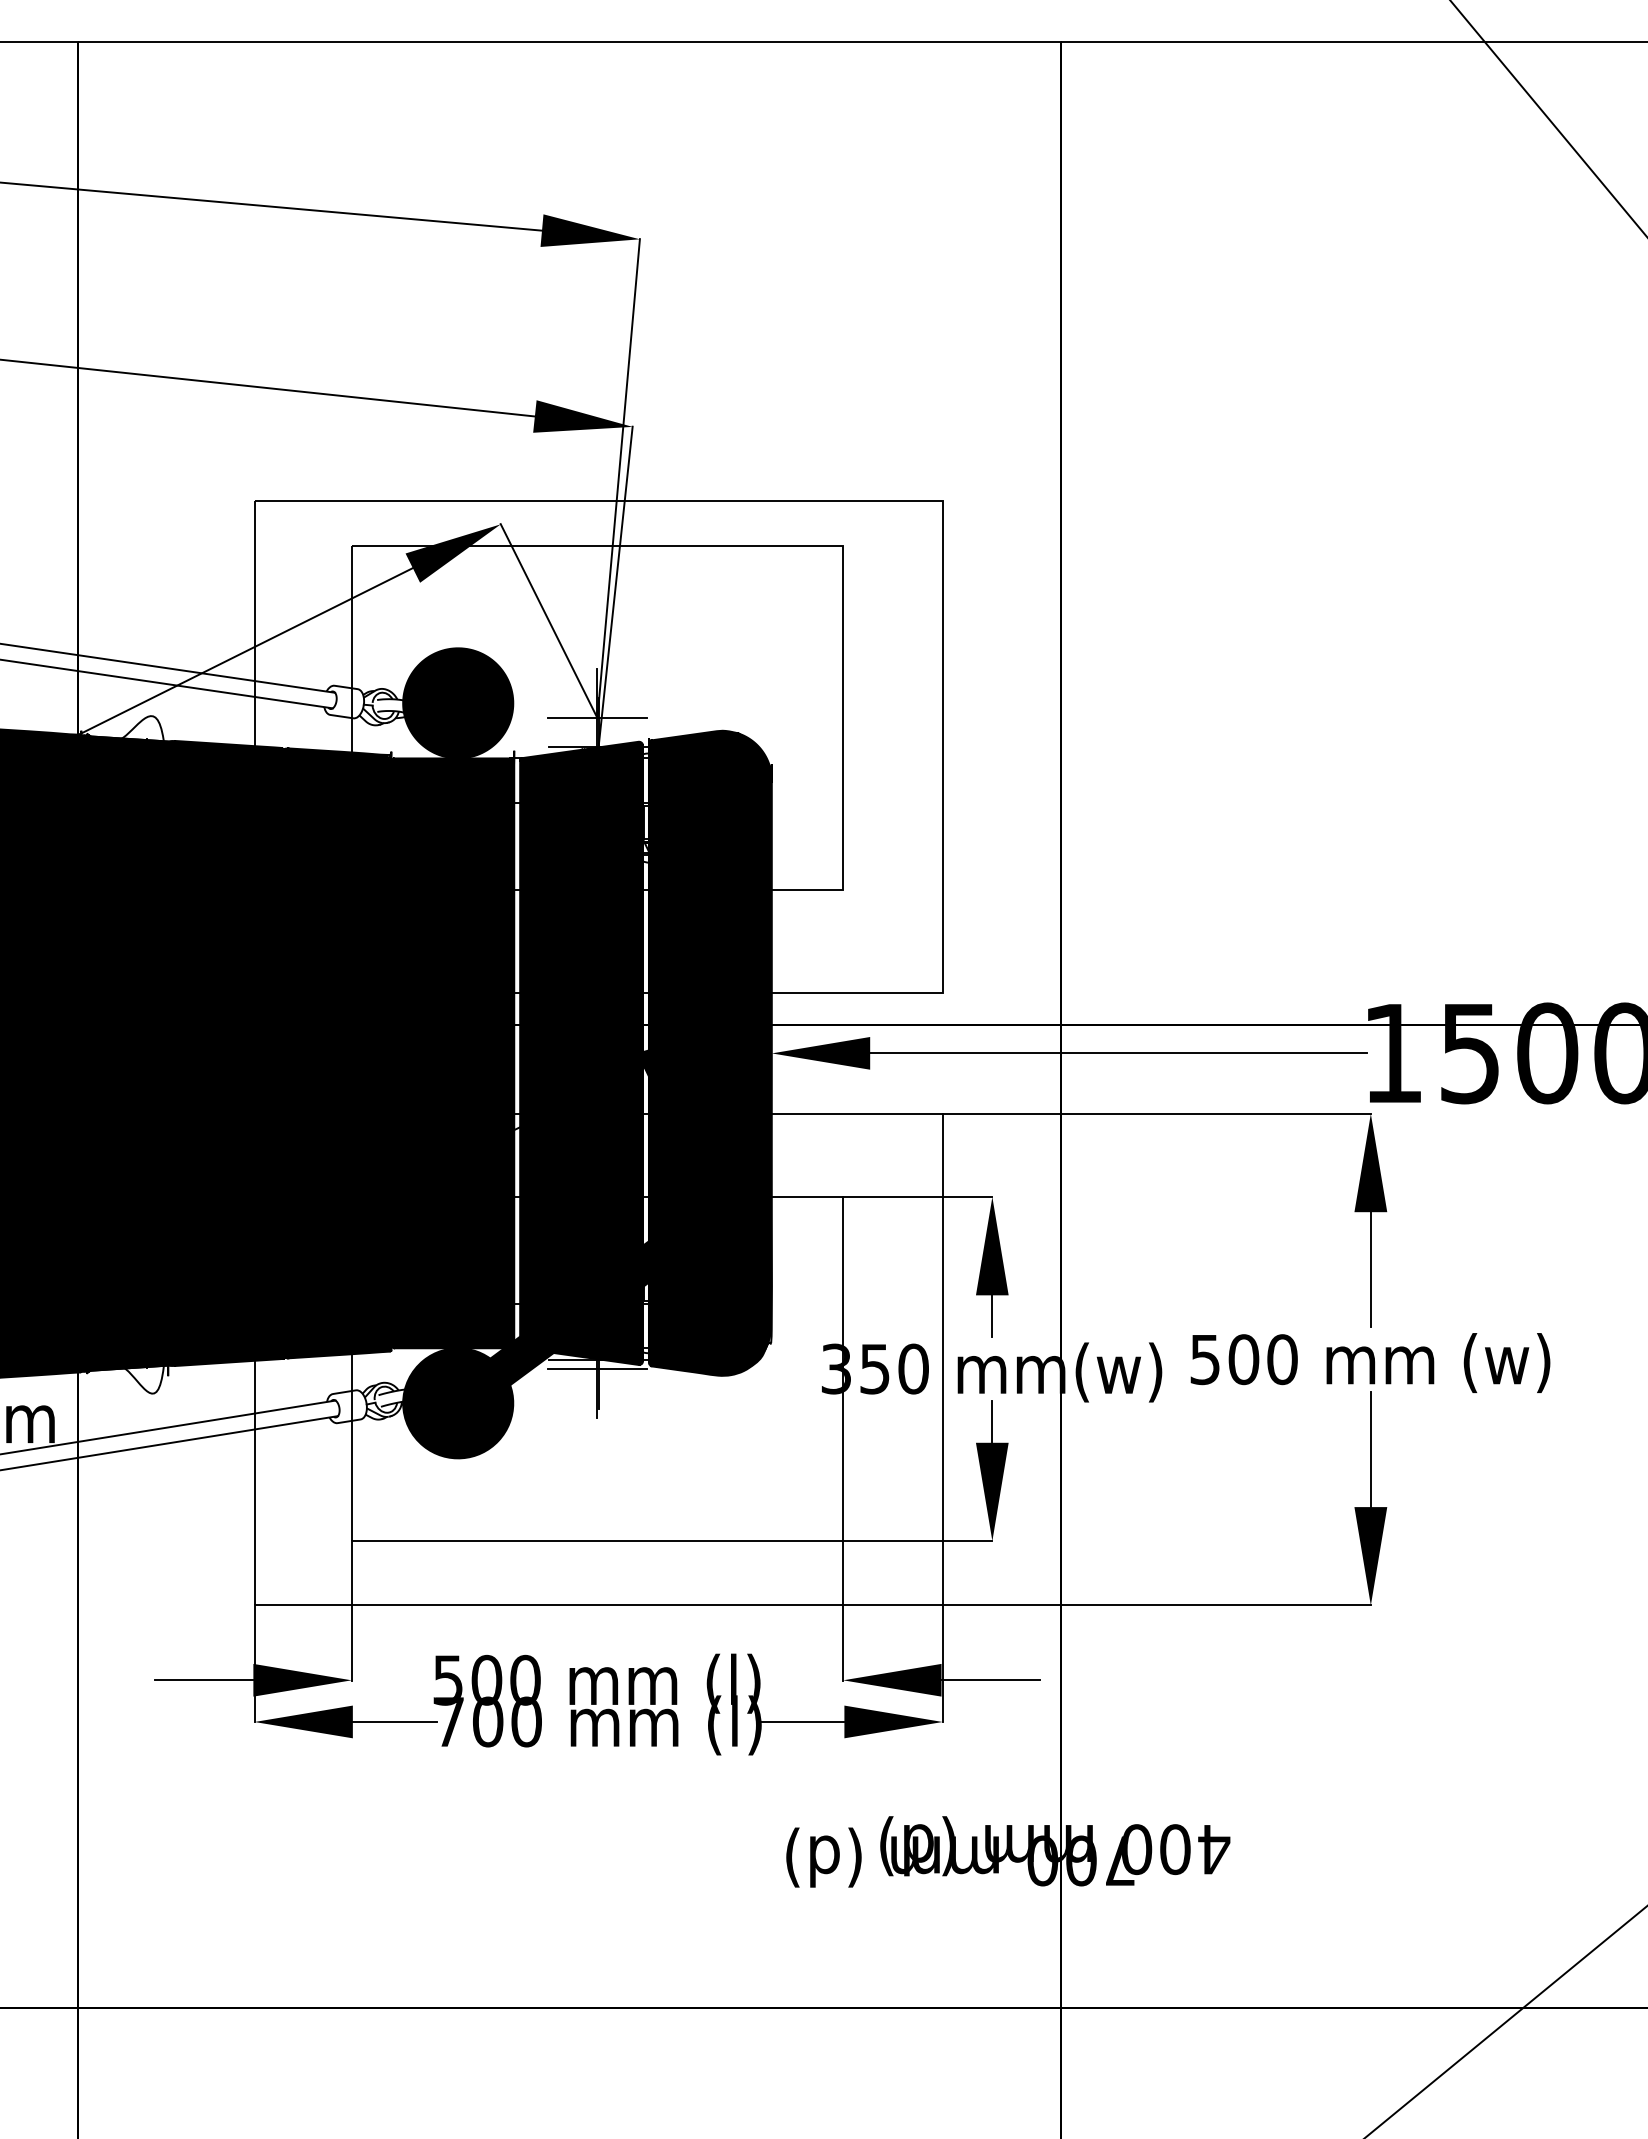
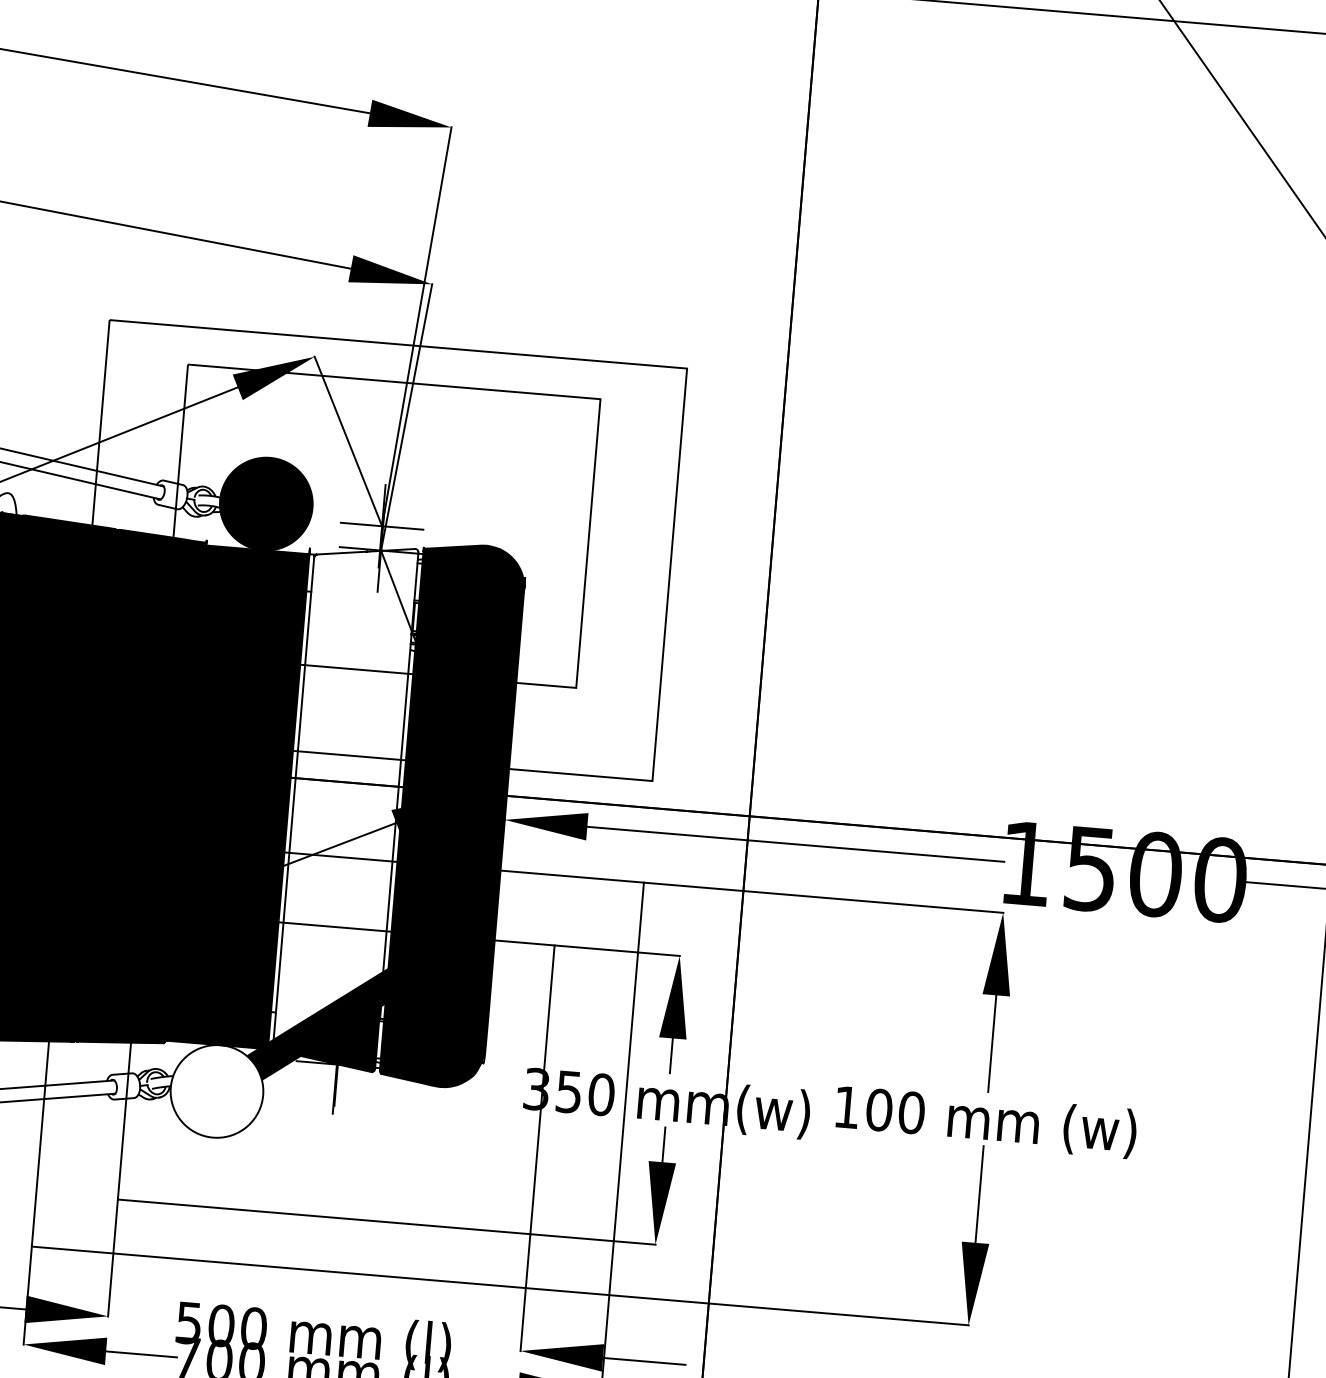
fill: (581, 1038) -> (346, 793), removed
text: (1204, 1360) -> (846, 1108), 500 -> 100
line: (597, 1369) -> (336, 1072), removed
fill: (458, 1403) -> (217, 1091), removed

